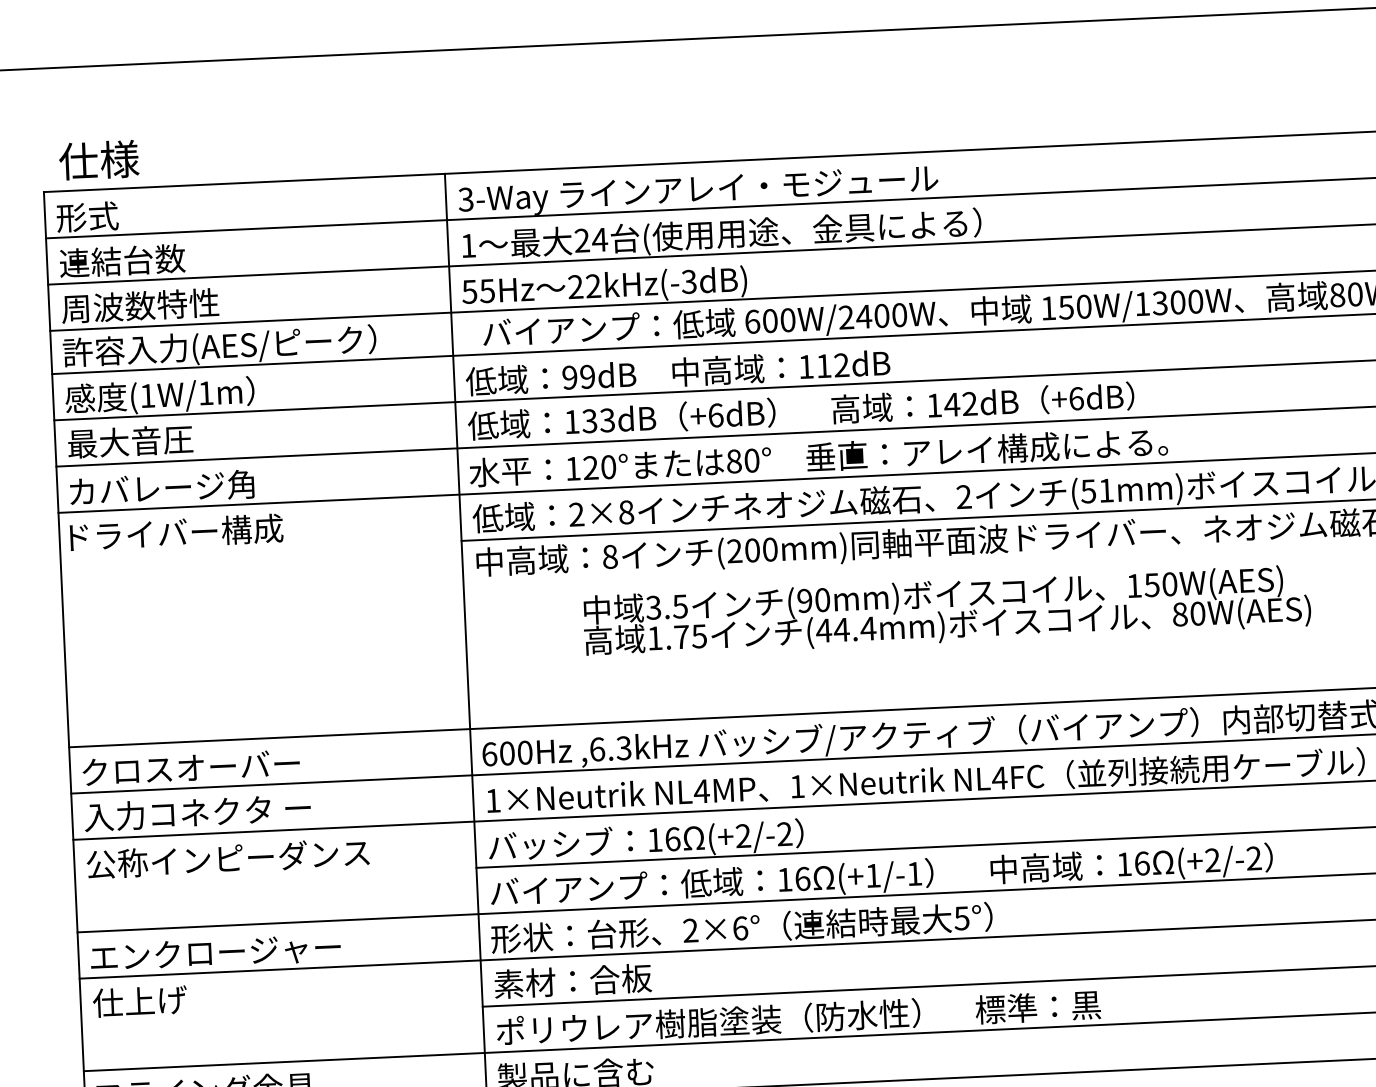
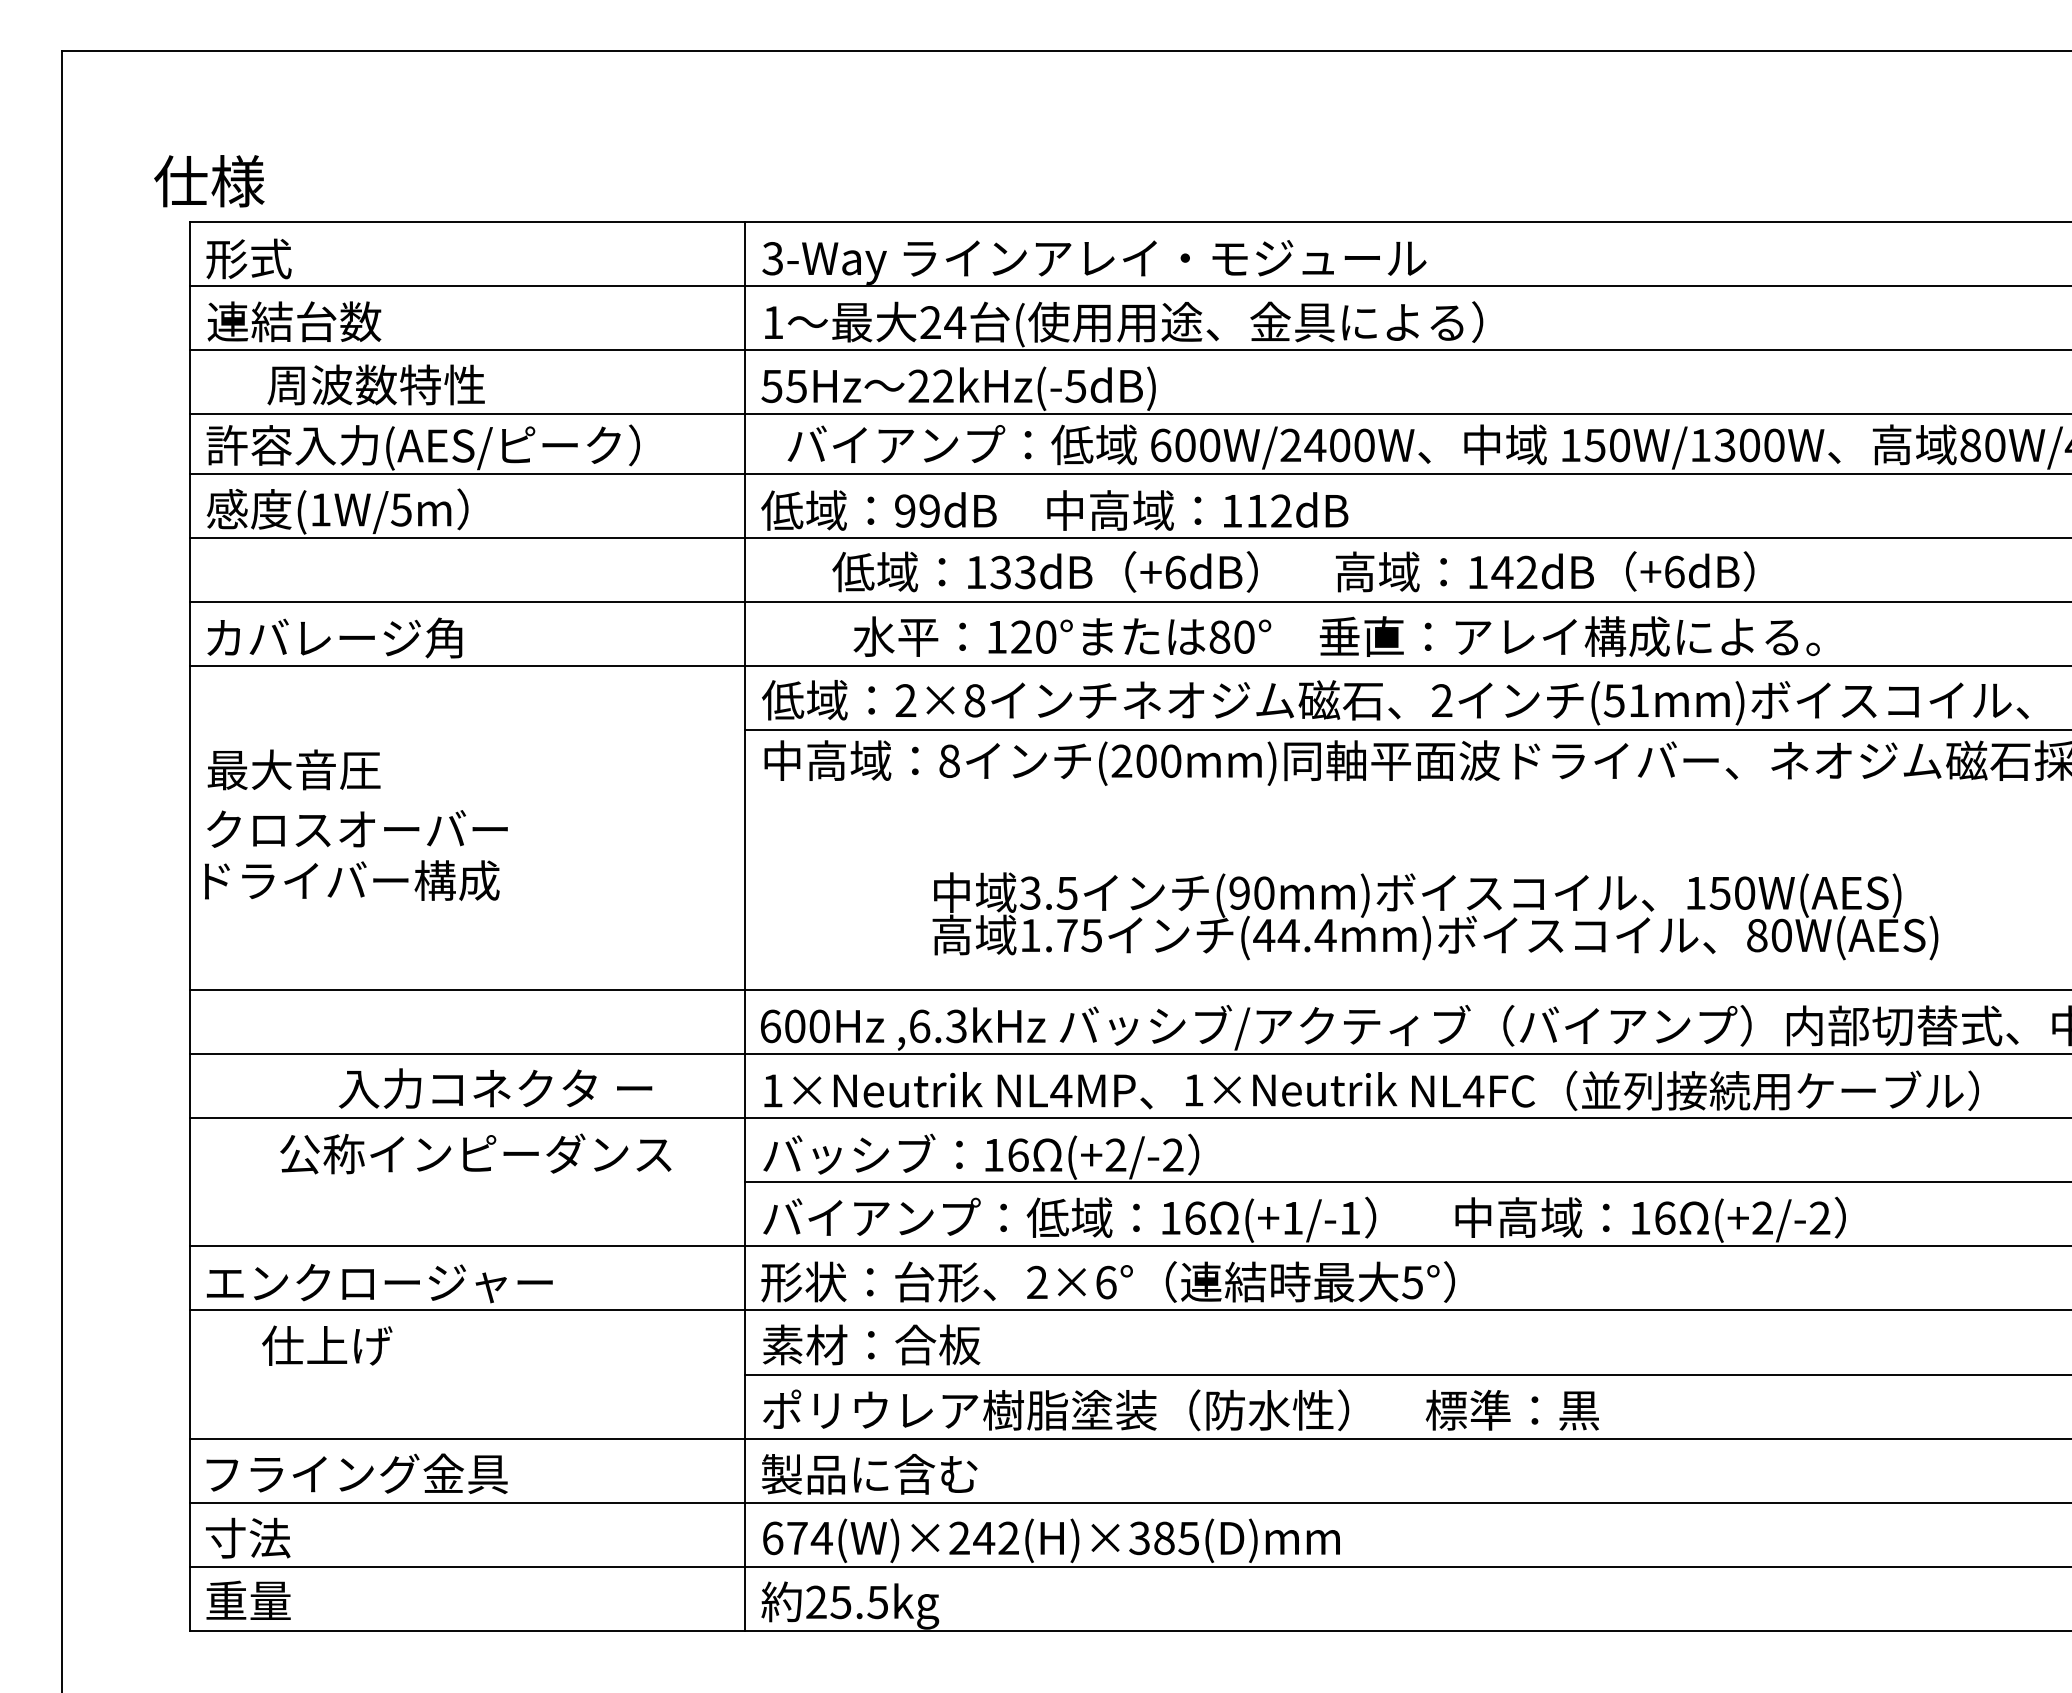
text: (99, 160) -> (209, 181), moved
text: (688, 281) -> (1075, 385), 22kHz(-3dB) -> 22kHz(-5dB)
text: (139, 305) -> (375, 384), moved
text: (205, 393) -> (400, 509), (1W/1m -> (1W/5m
text: (801, 410) -> (1293, 571), moved
text: (130, 441) -> (293, 769), moved
text: (818, 457) -> (1336, 636), moved
text: (176, 532) -> (352, 880), moved
text: (947, 611) -> (1435, 916), moved
text: (191, 767) -> (357, 828), moved
text: (197, 812) -> (495, 1088), moved
text: (227, 858) -> (475, 1153), moved
text: (140, 1001) -> (327, 1345), moved

